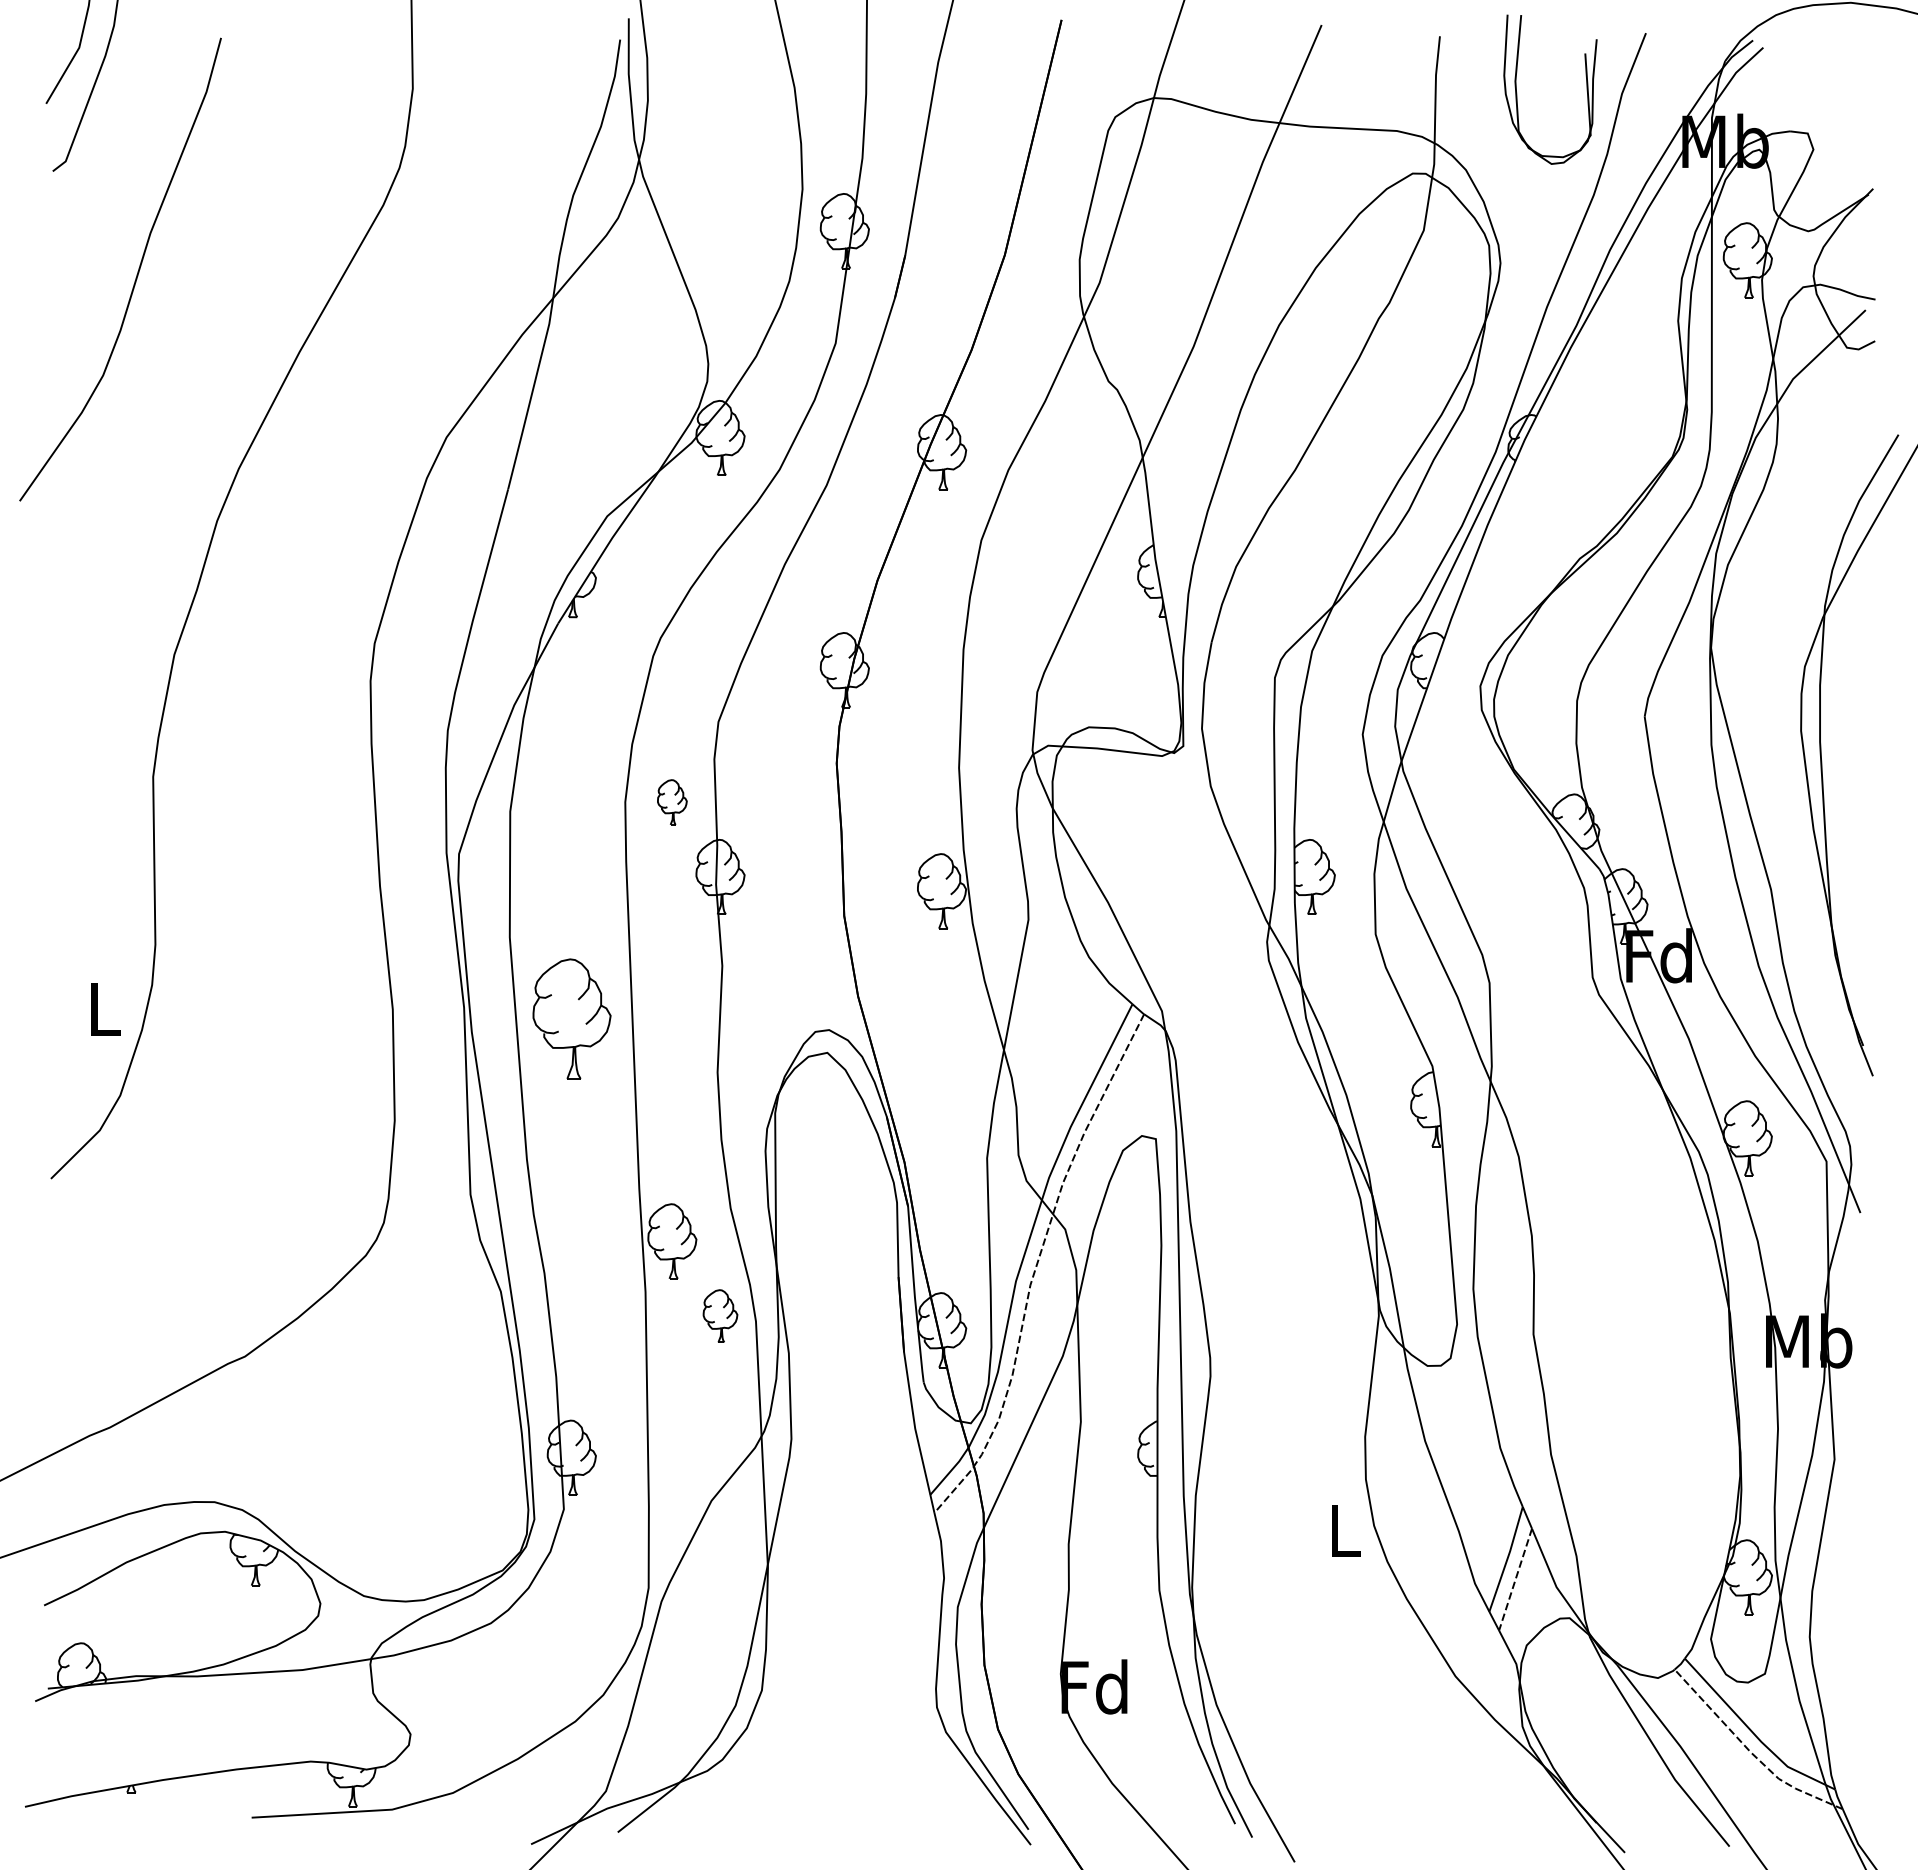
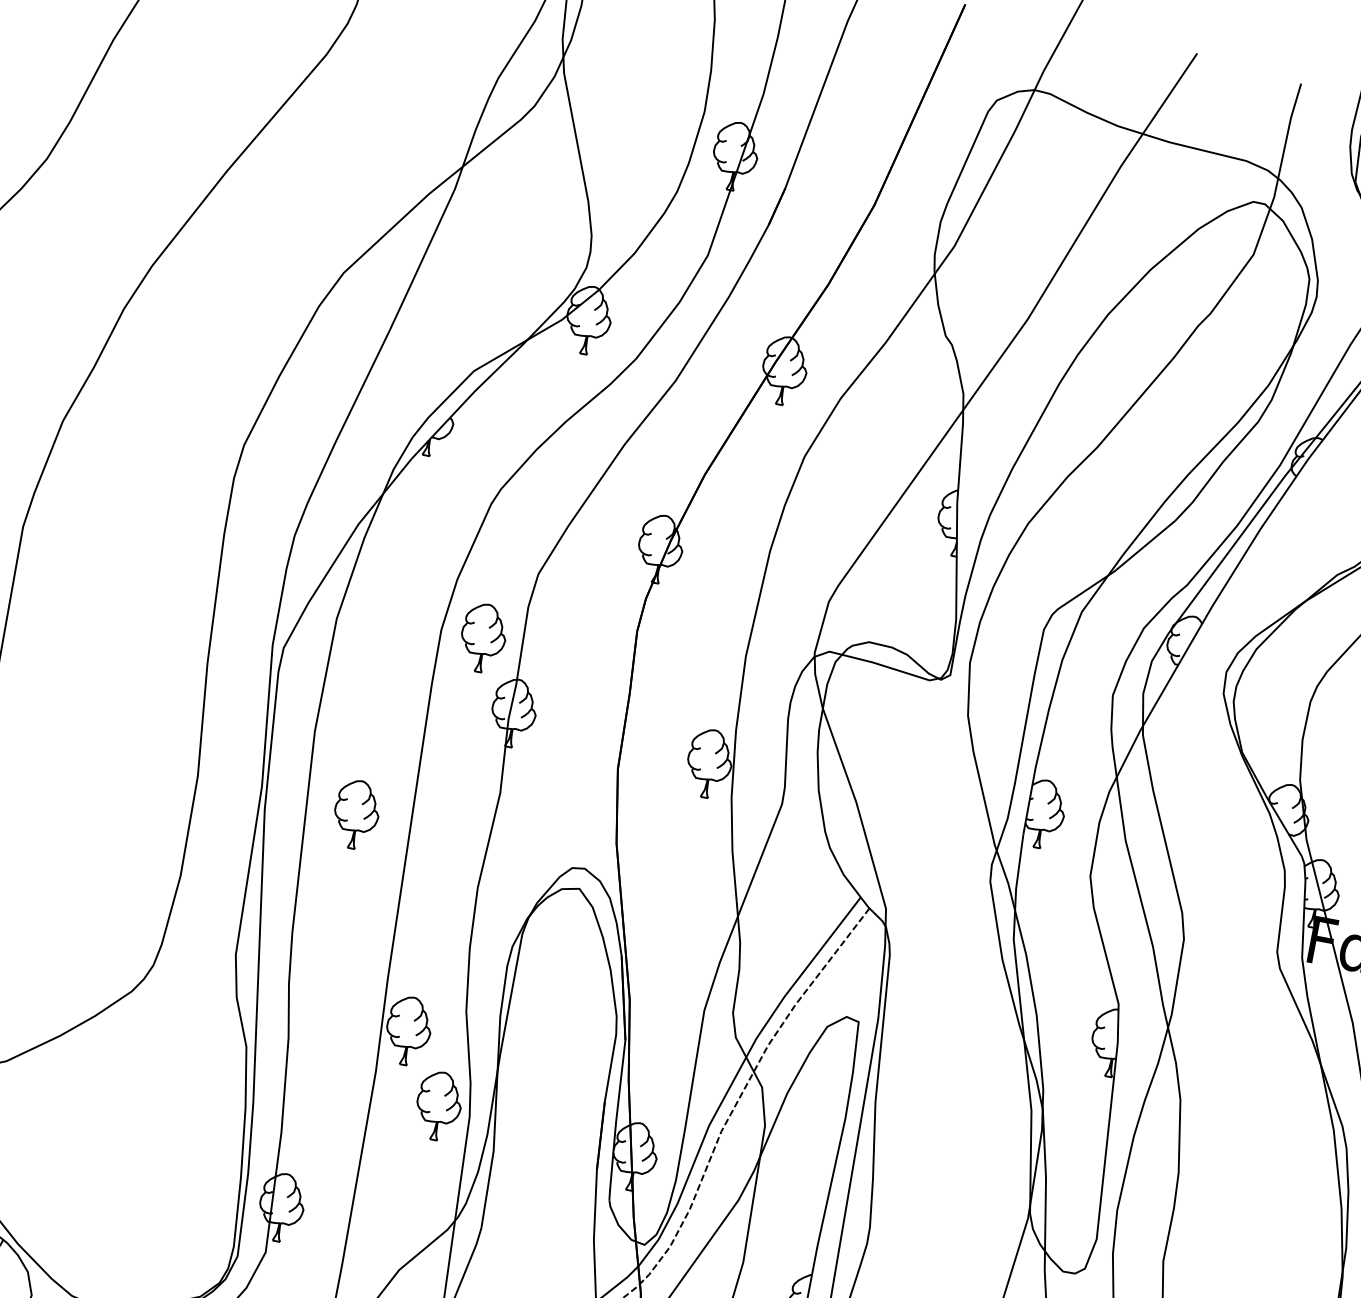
part: (672, 802) -> (483, 638), size x1.67
part: (571, 1018) -> (356, 814), size x0.62
part: (720, 1316) -> (438, 1106), size x1.43

